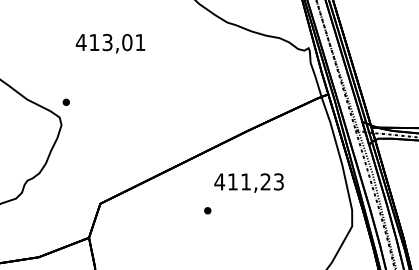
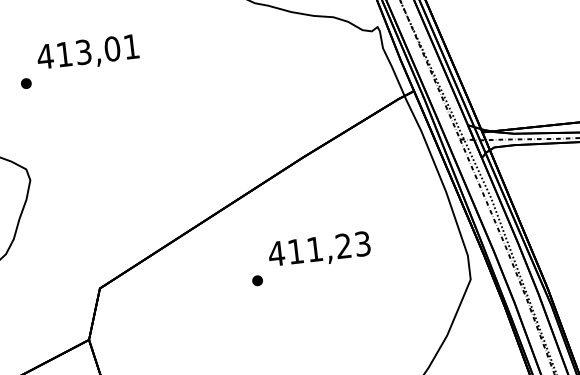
part: (65, 101) -> (25, 82), moved
text: (248, 182) -> (318, 249), moved

